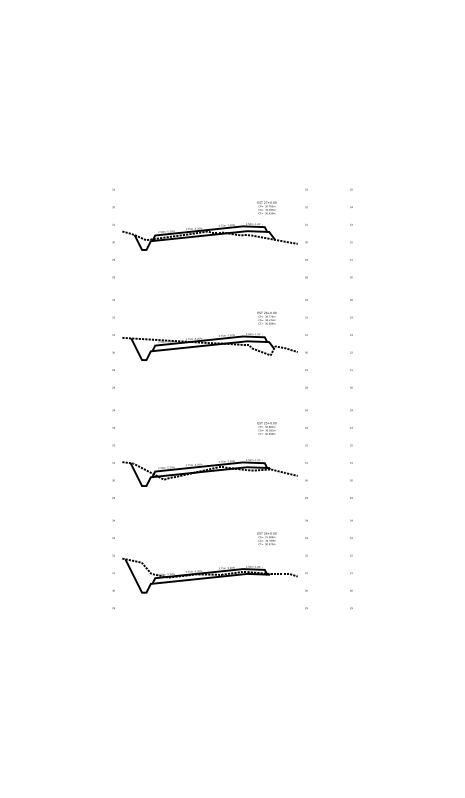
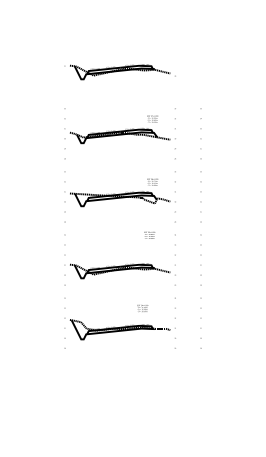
part: (208, 126) -> (119, 72), added
text: (266, 426) -> (149, 234), moved
text: (266, 538) -> (142, 308), moved

